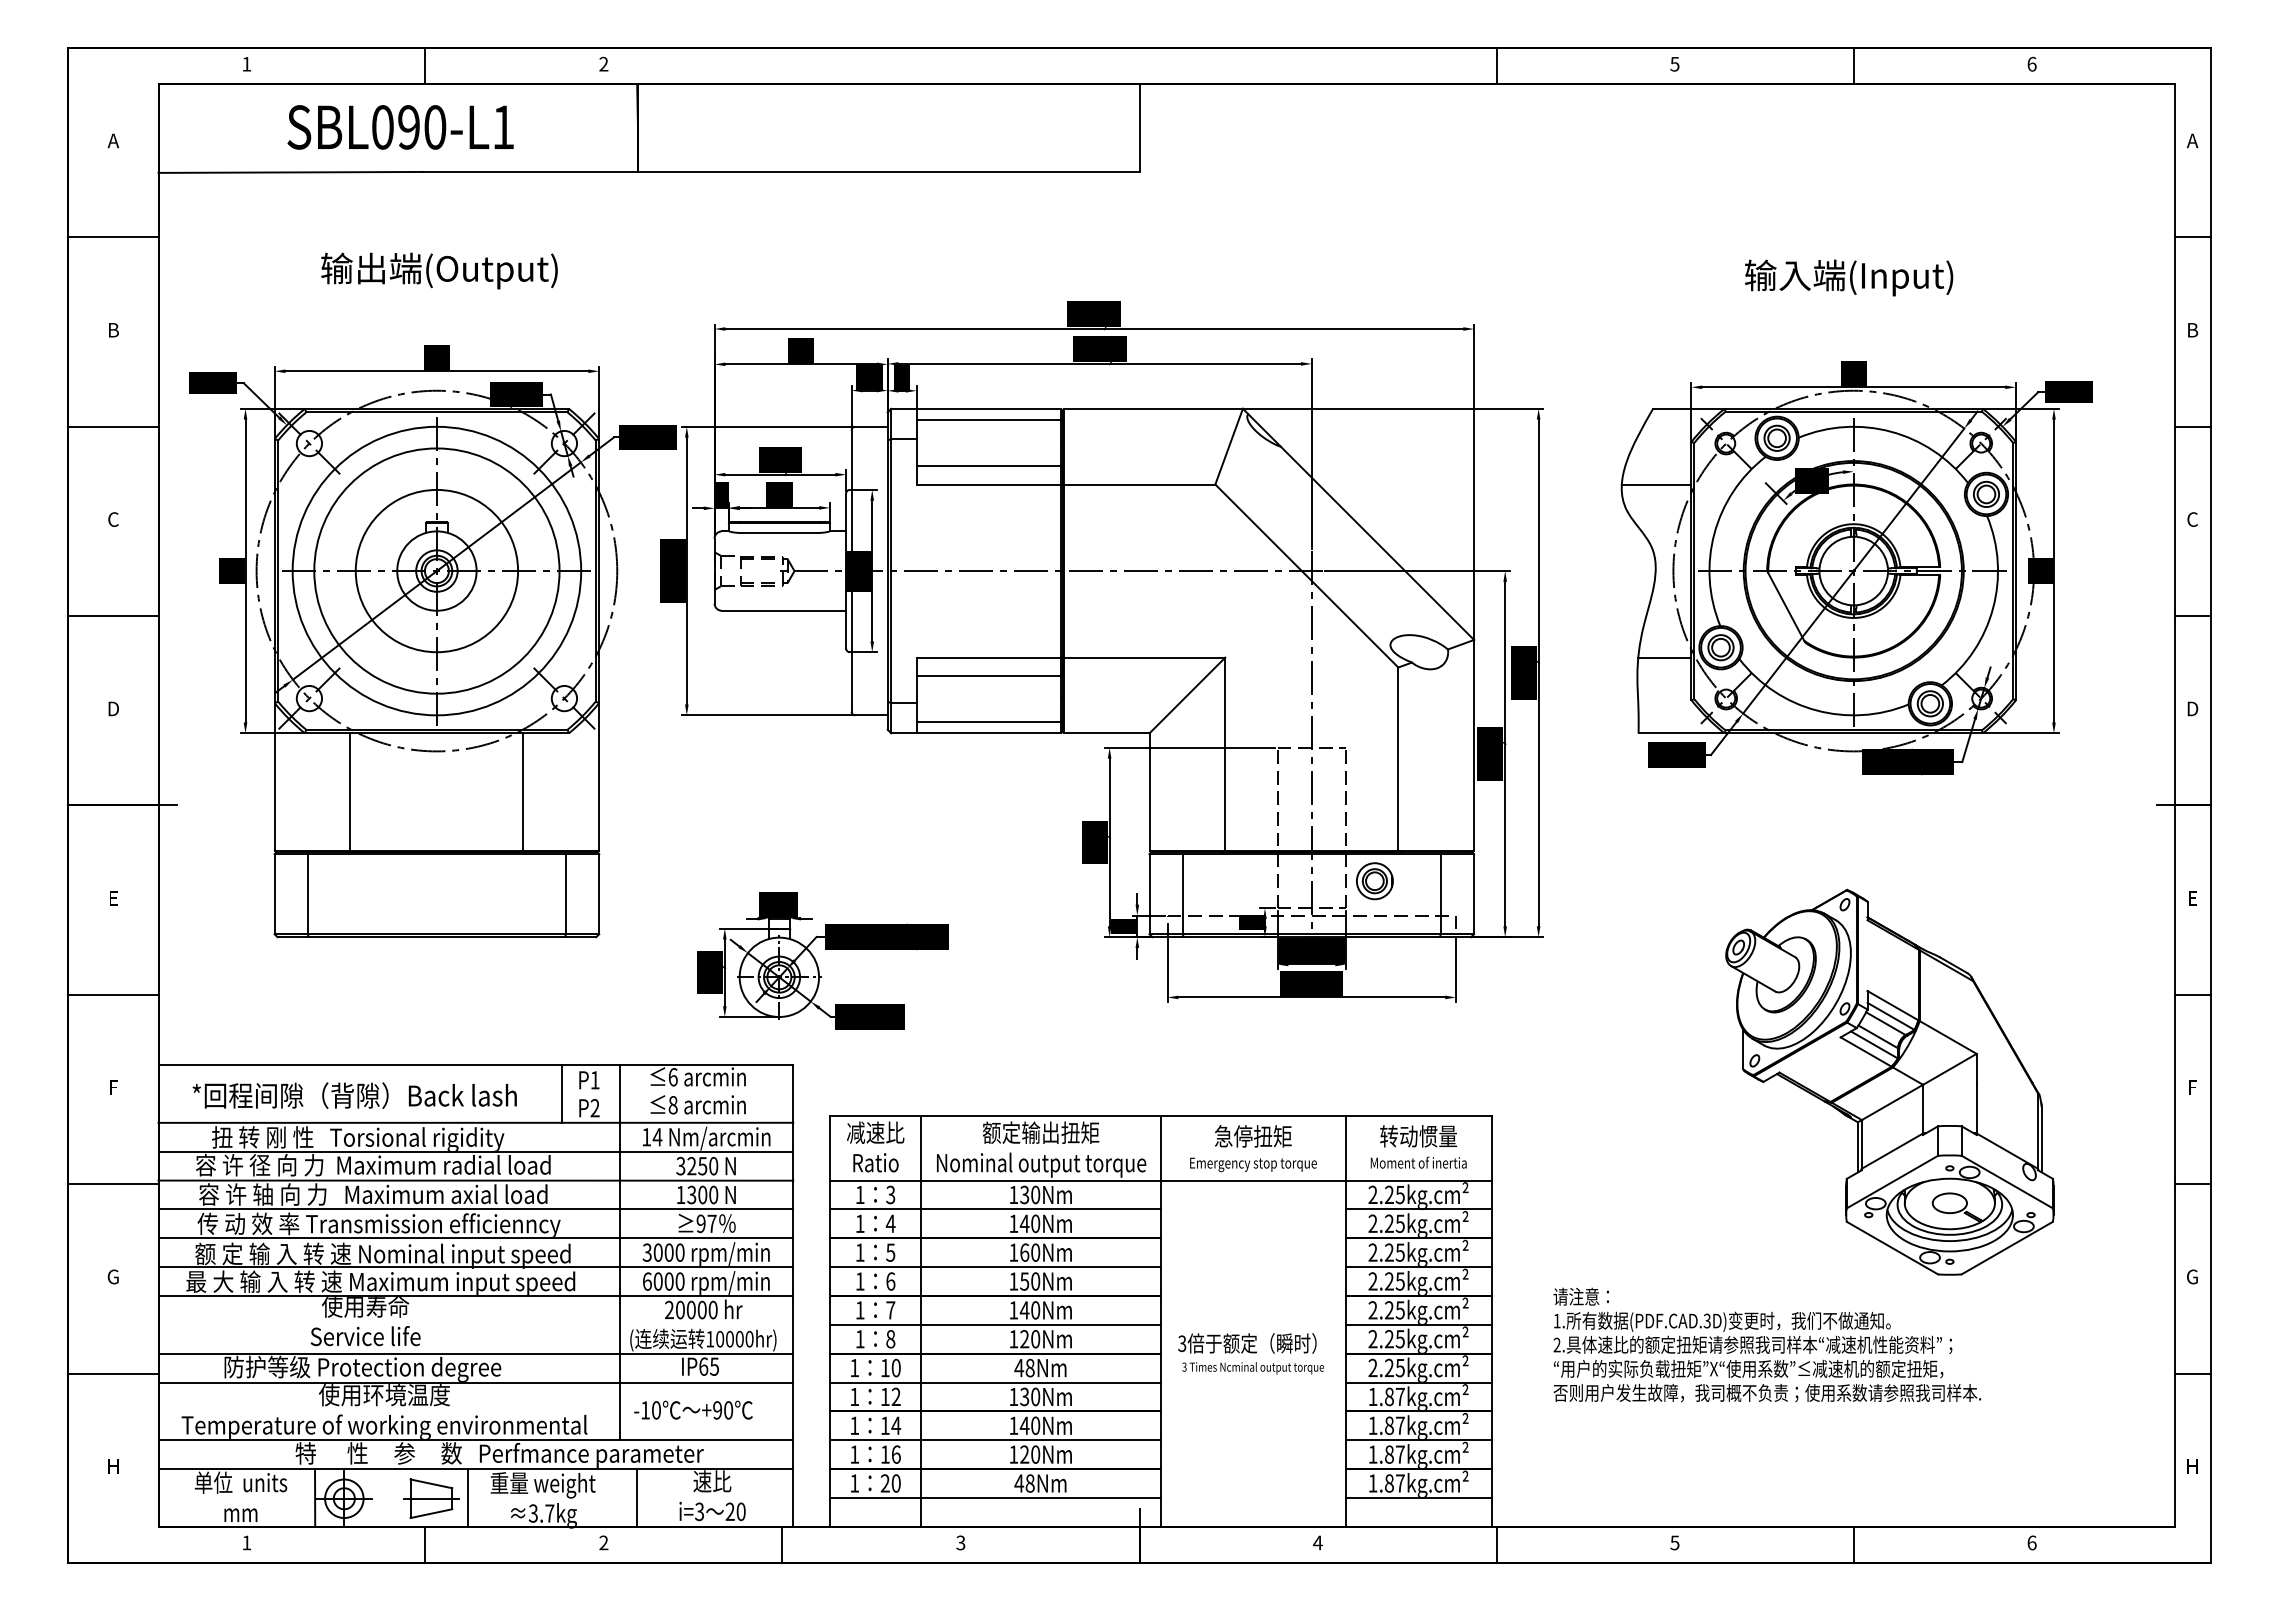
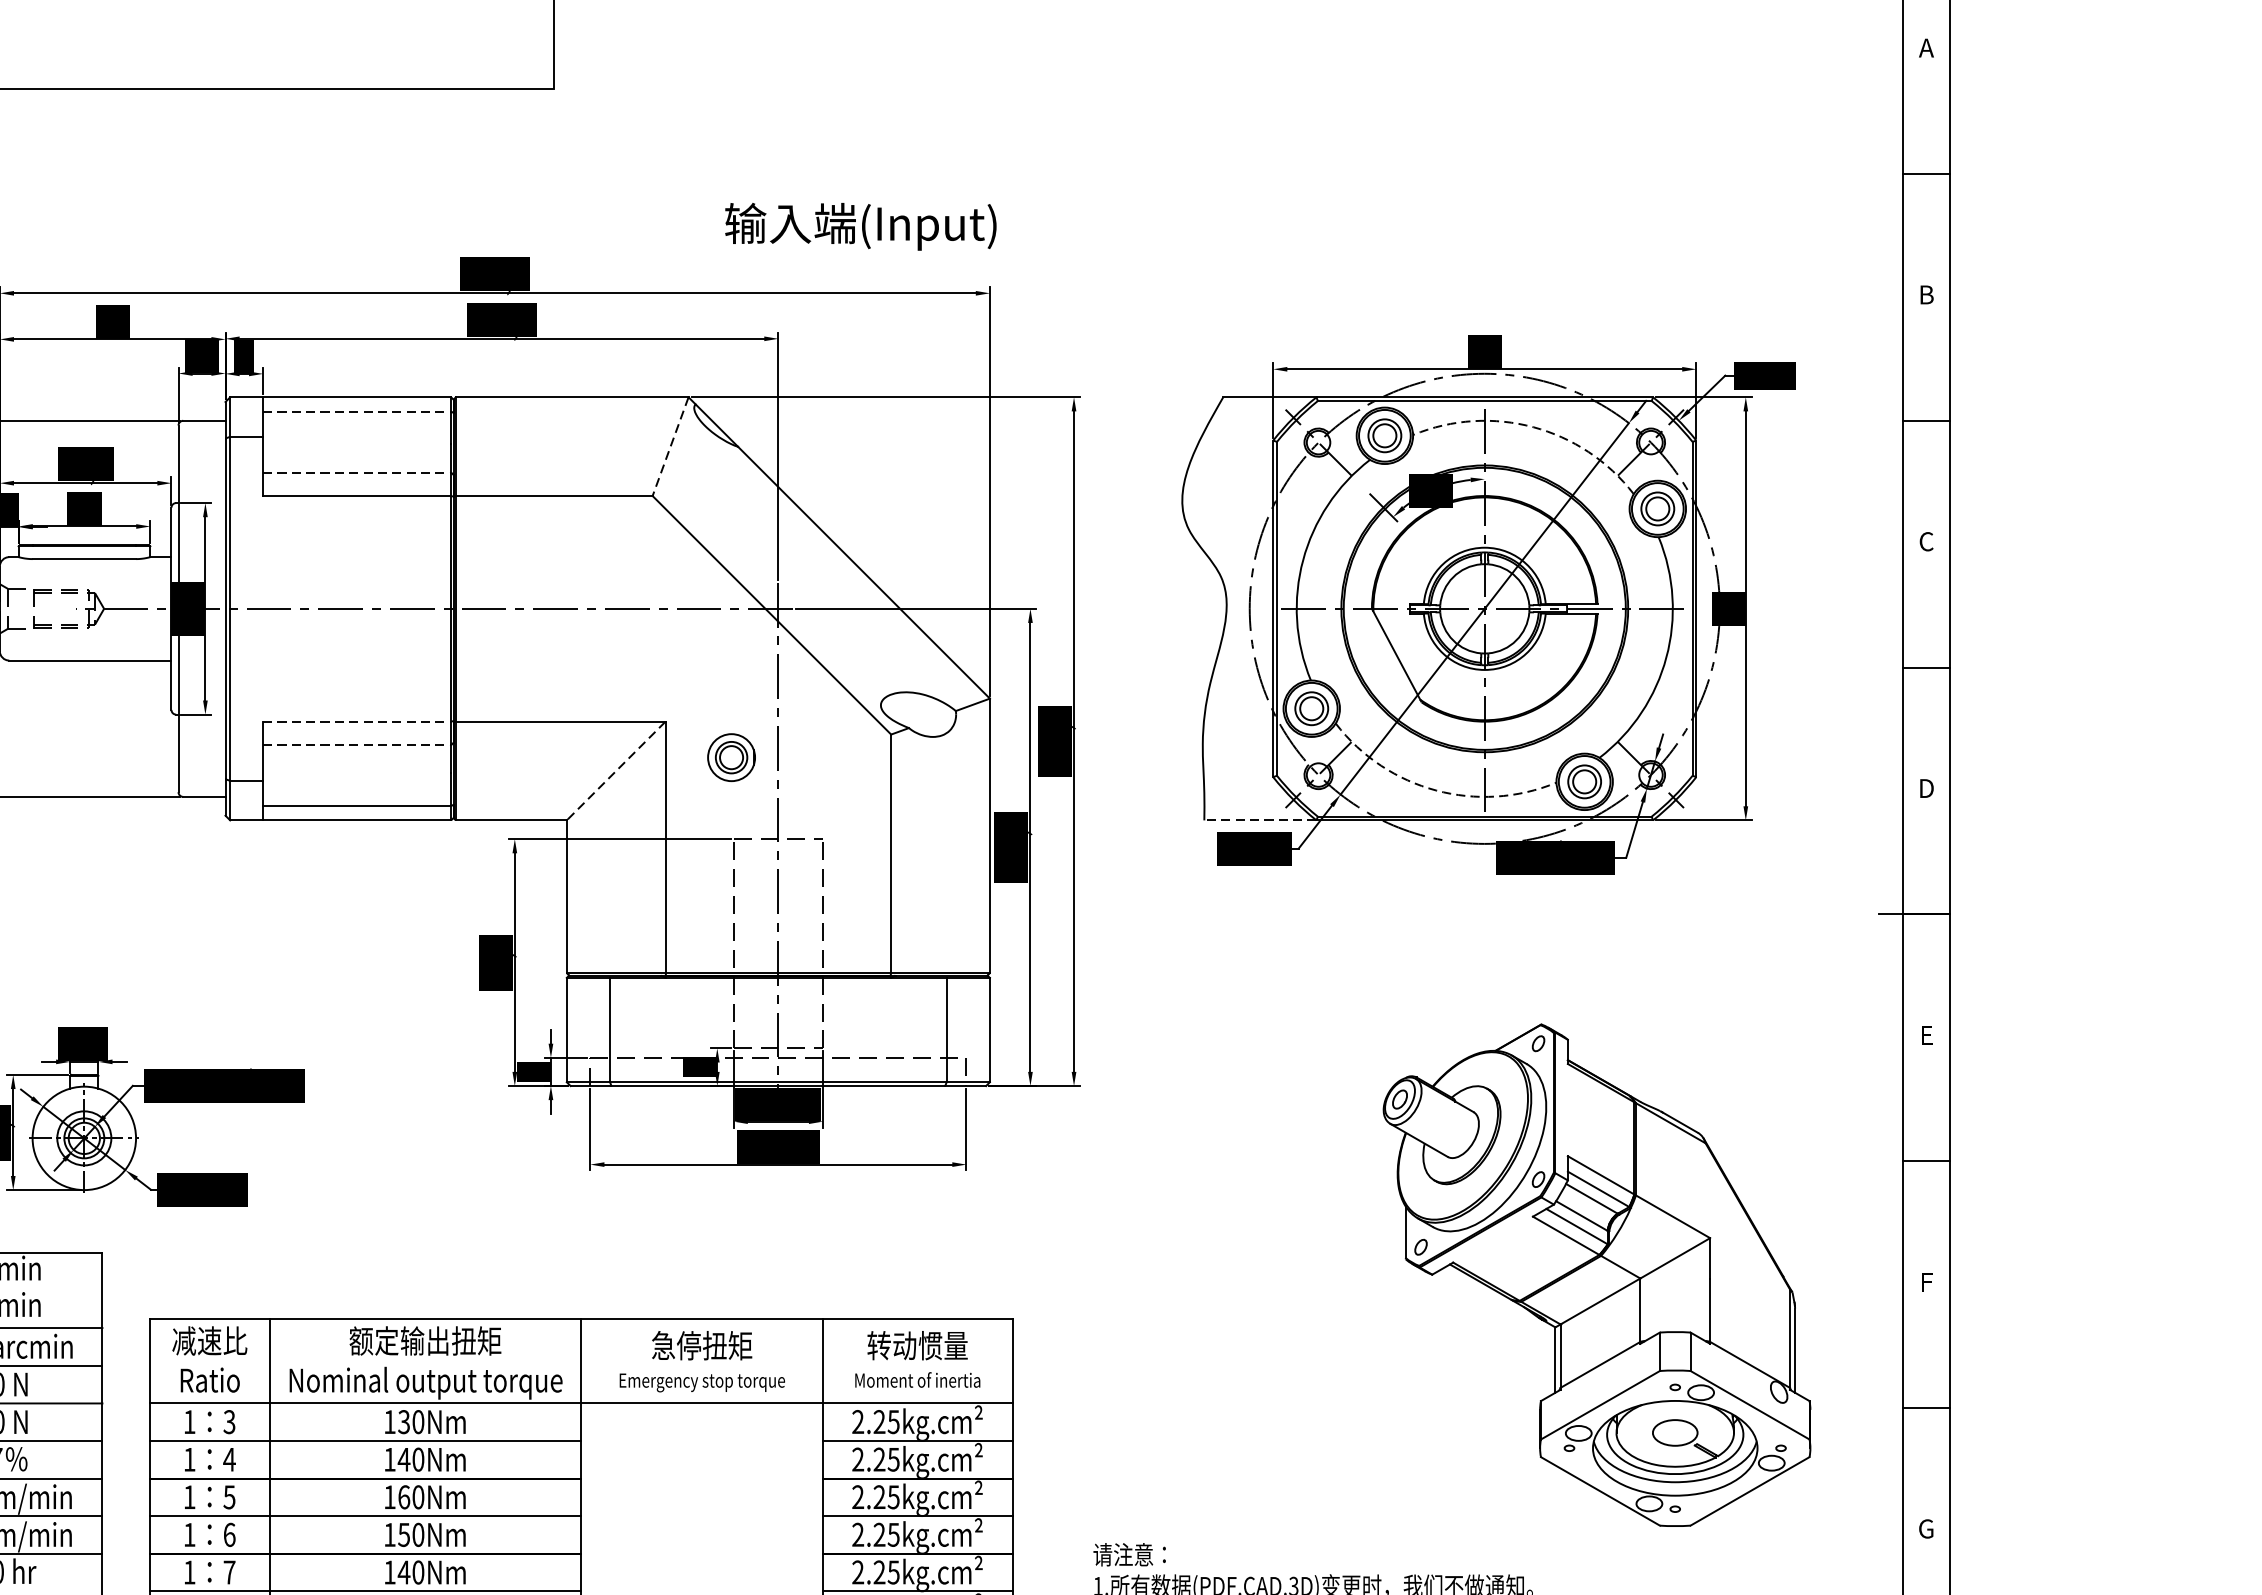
text: (1849, 277) -> (861, 226), moved
line: (989, 419) -> (358, 411), solid -> dashed
arc: (1891, 431) -> (1534, 426), solid -> dashed
line: (1228, 447) -> (669, 447), solid -> dashed
line: (989, 466) -> (358, 472), solid -> dashed
line: (1656, 484) -> (1227, 495), removed
line: (989, 657) -> (358, 721), solid -> dashed
line: (1664, 657) -> (1238, 721), removed
line: (989, 675) -> (358, 744), solid -> dashed
line: (1187, 695) -> (616, 771), solid -> dashed
arc: (1816, 710) -> (1436, 790), solid -> dashed
line: (1681, 733) -> (1260, 820), solid -> dashed
part: (1374, 881) -> (731, 757), moved
part: (1889, 1081) -> (1596, 1274), moved

